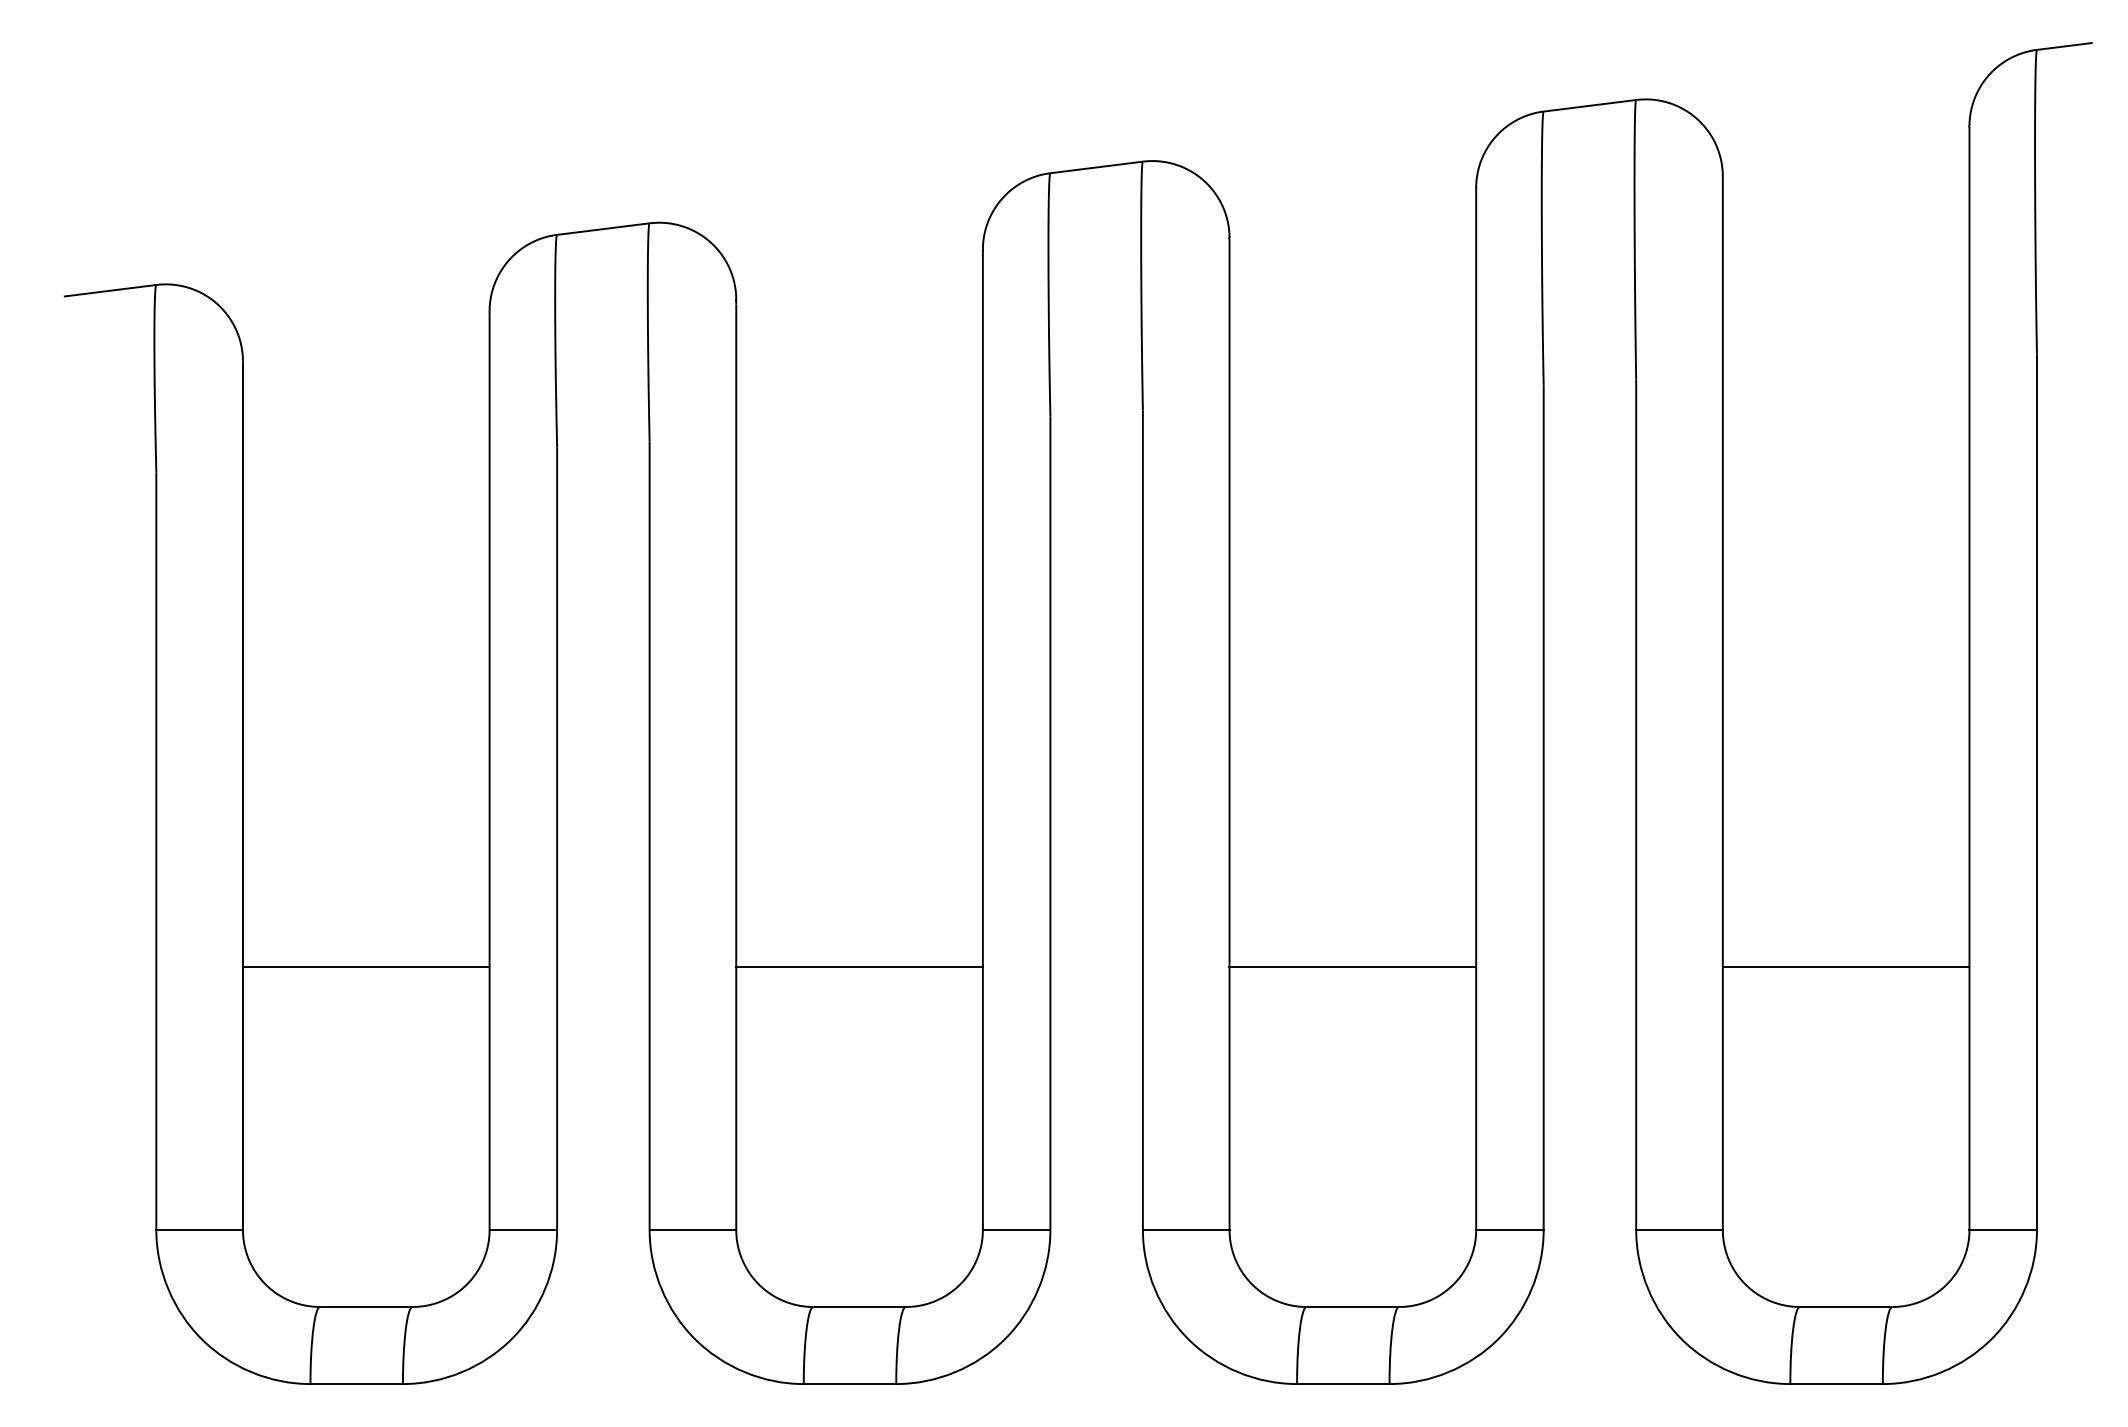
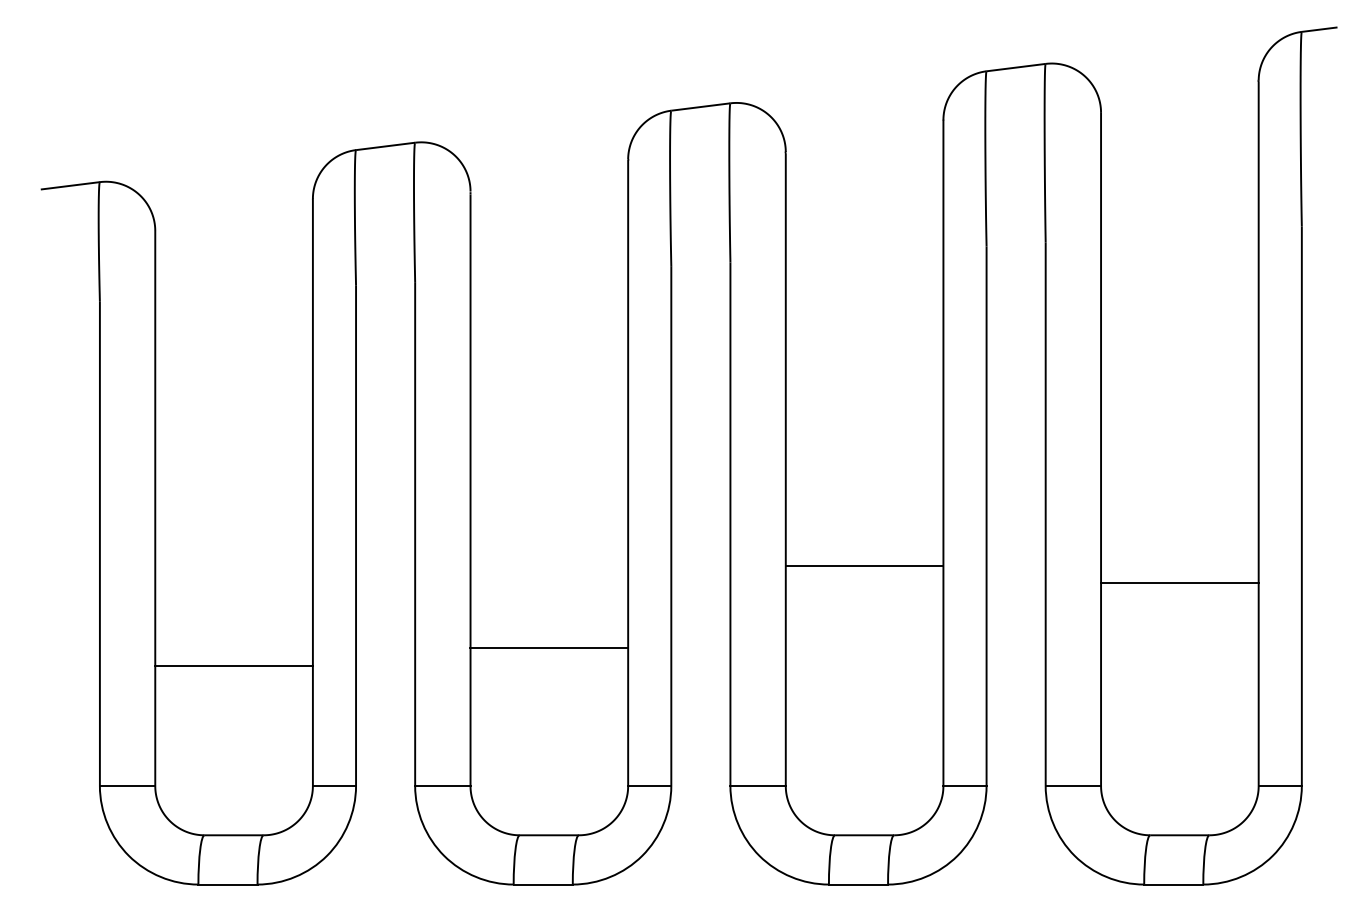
line: (365, 966) -> (233, 665), moved
line: (859, 966) -> (549, 647), moved
line: (1352, 966) -> (864, 565), moved
line: (1845, 966) -> (1179, 582), moved

